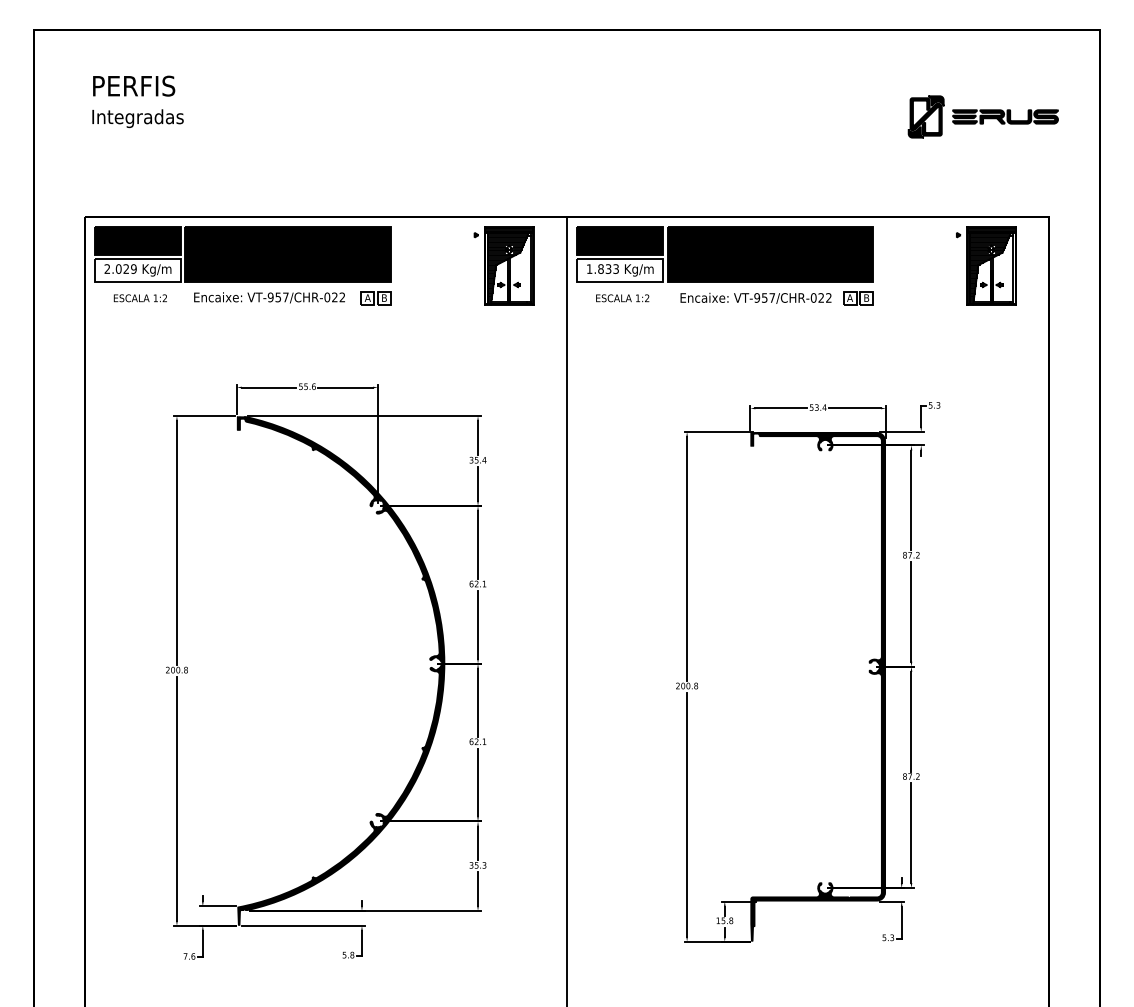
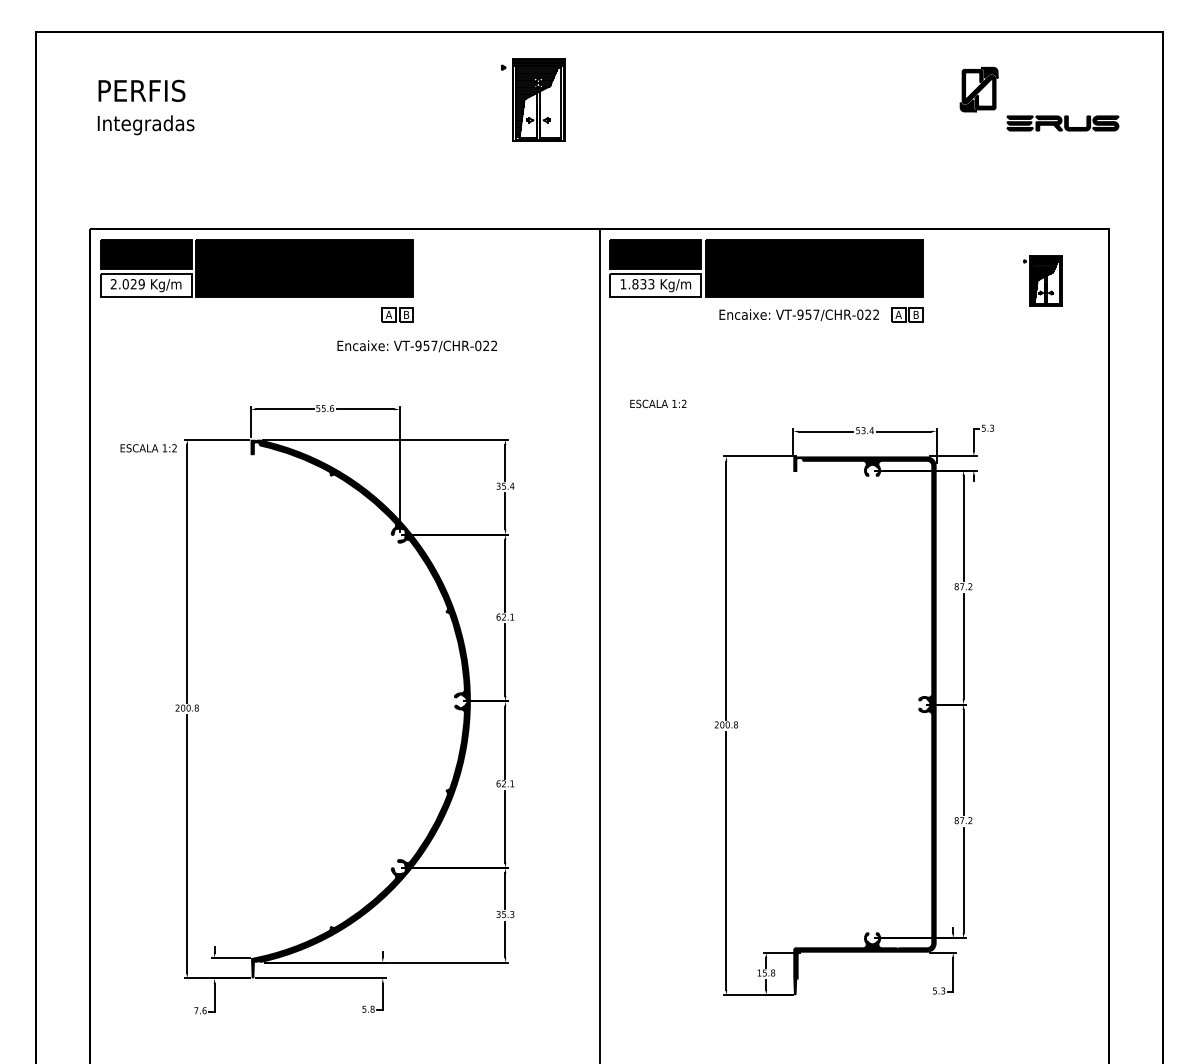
part: (925, 116) -> (978, 89), moved
part: (503, 265) -> (532, 99), moved
part: (986, 265) -> (1042, 280), size x0.6
text: (269, 297) -> (417, 345), moved
text: (139, 298) -> (147, 448), moved
text: (622, 298) -> (658, 404), moved

